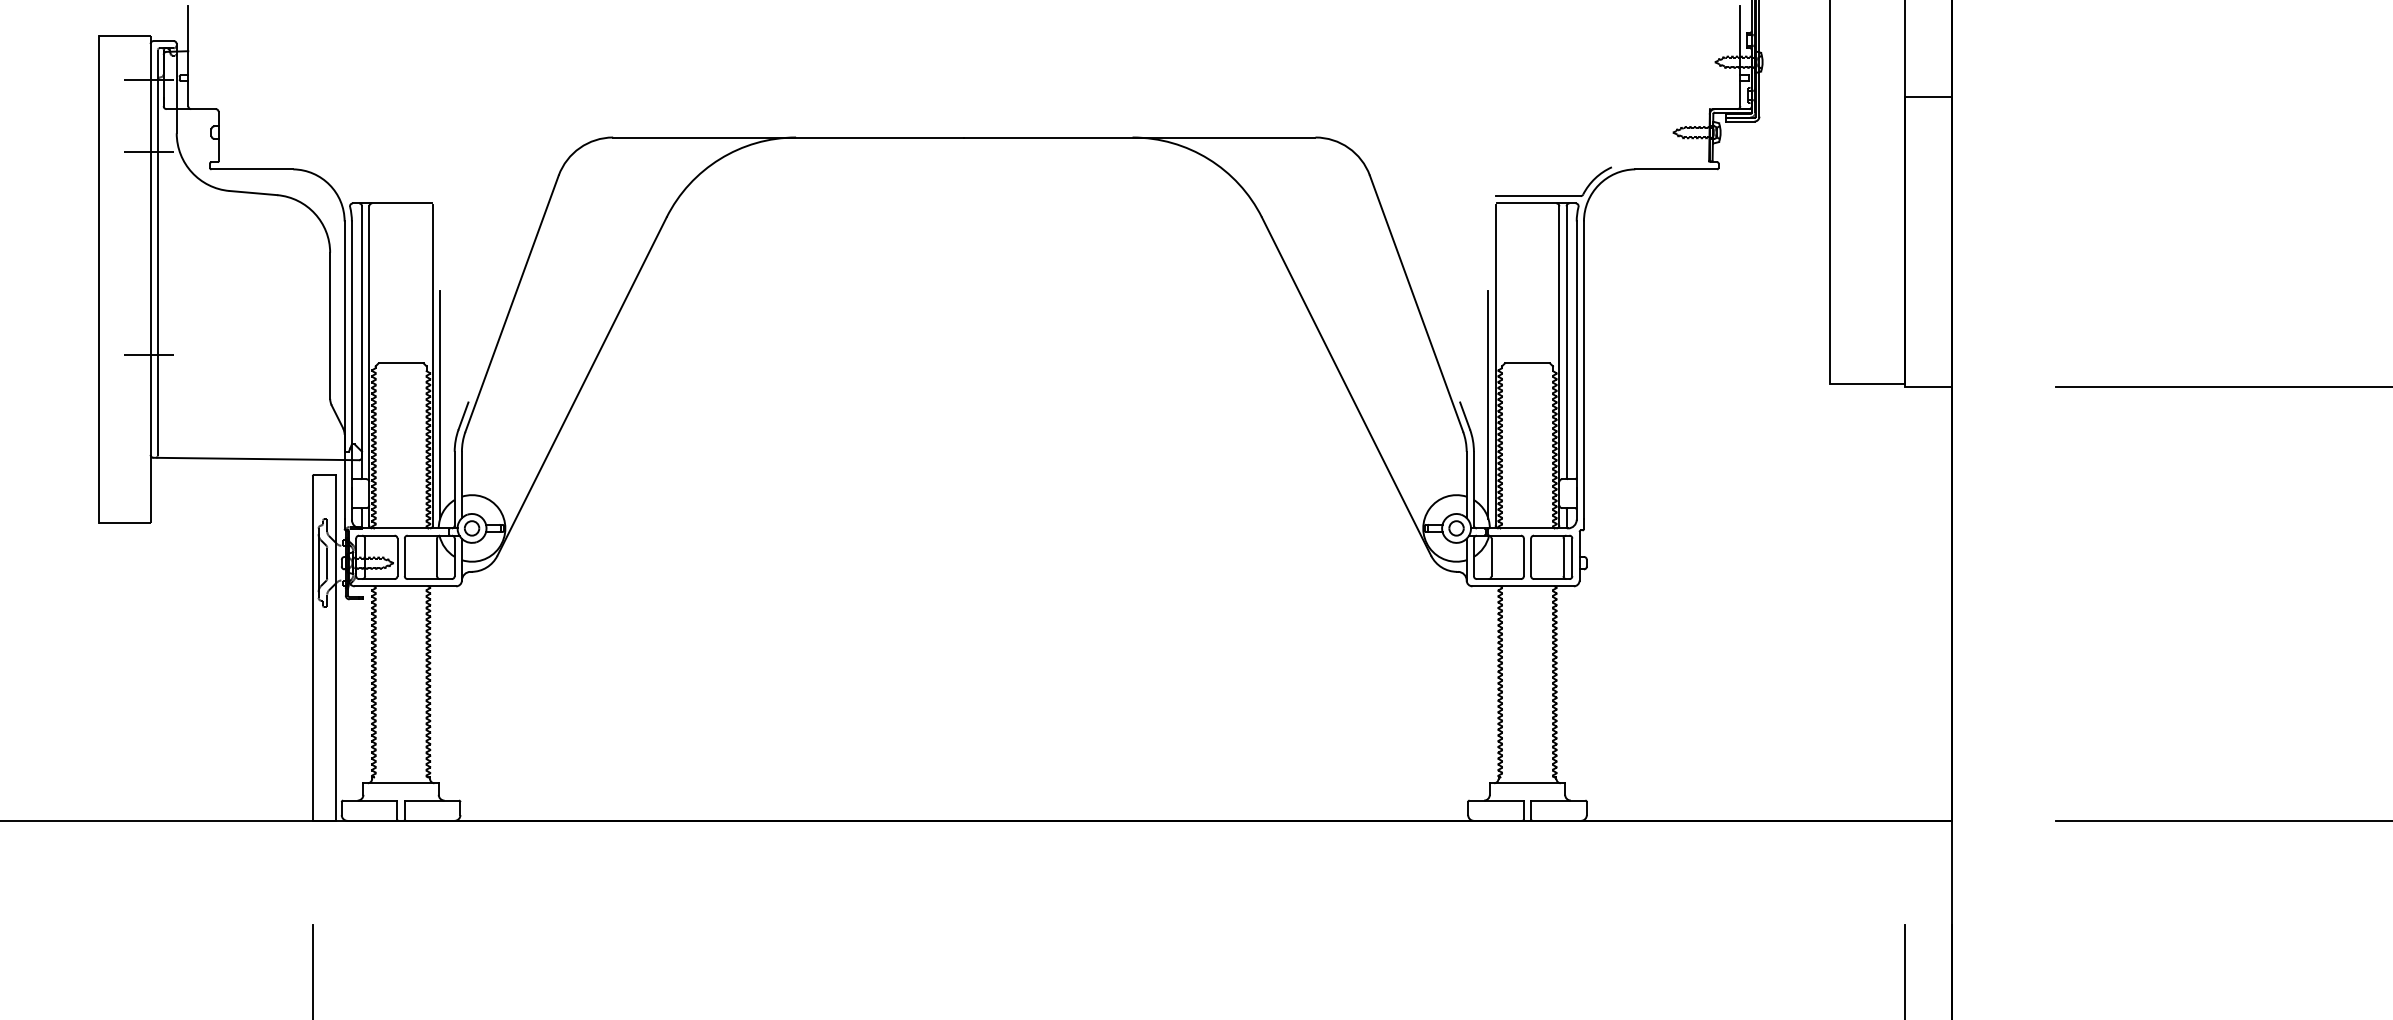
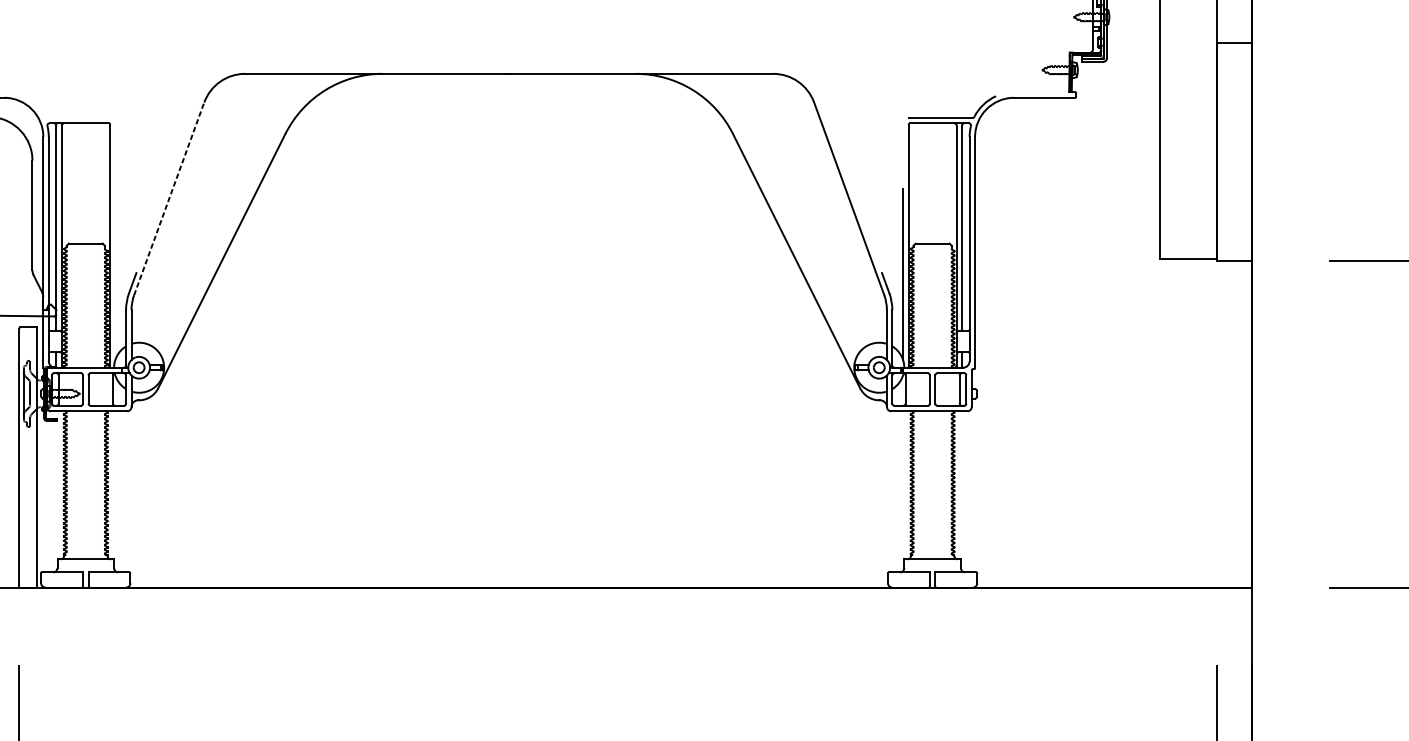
line: (512, 303) -> (169, 198), solid -> dashed
line: (440, 404) -> (115, 274), removed

